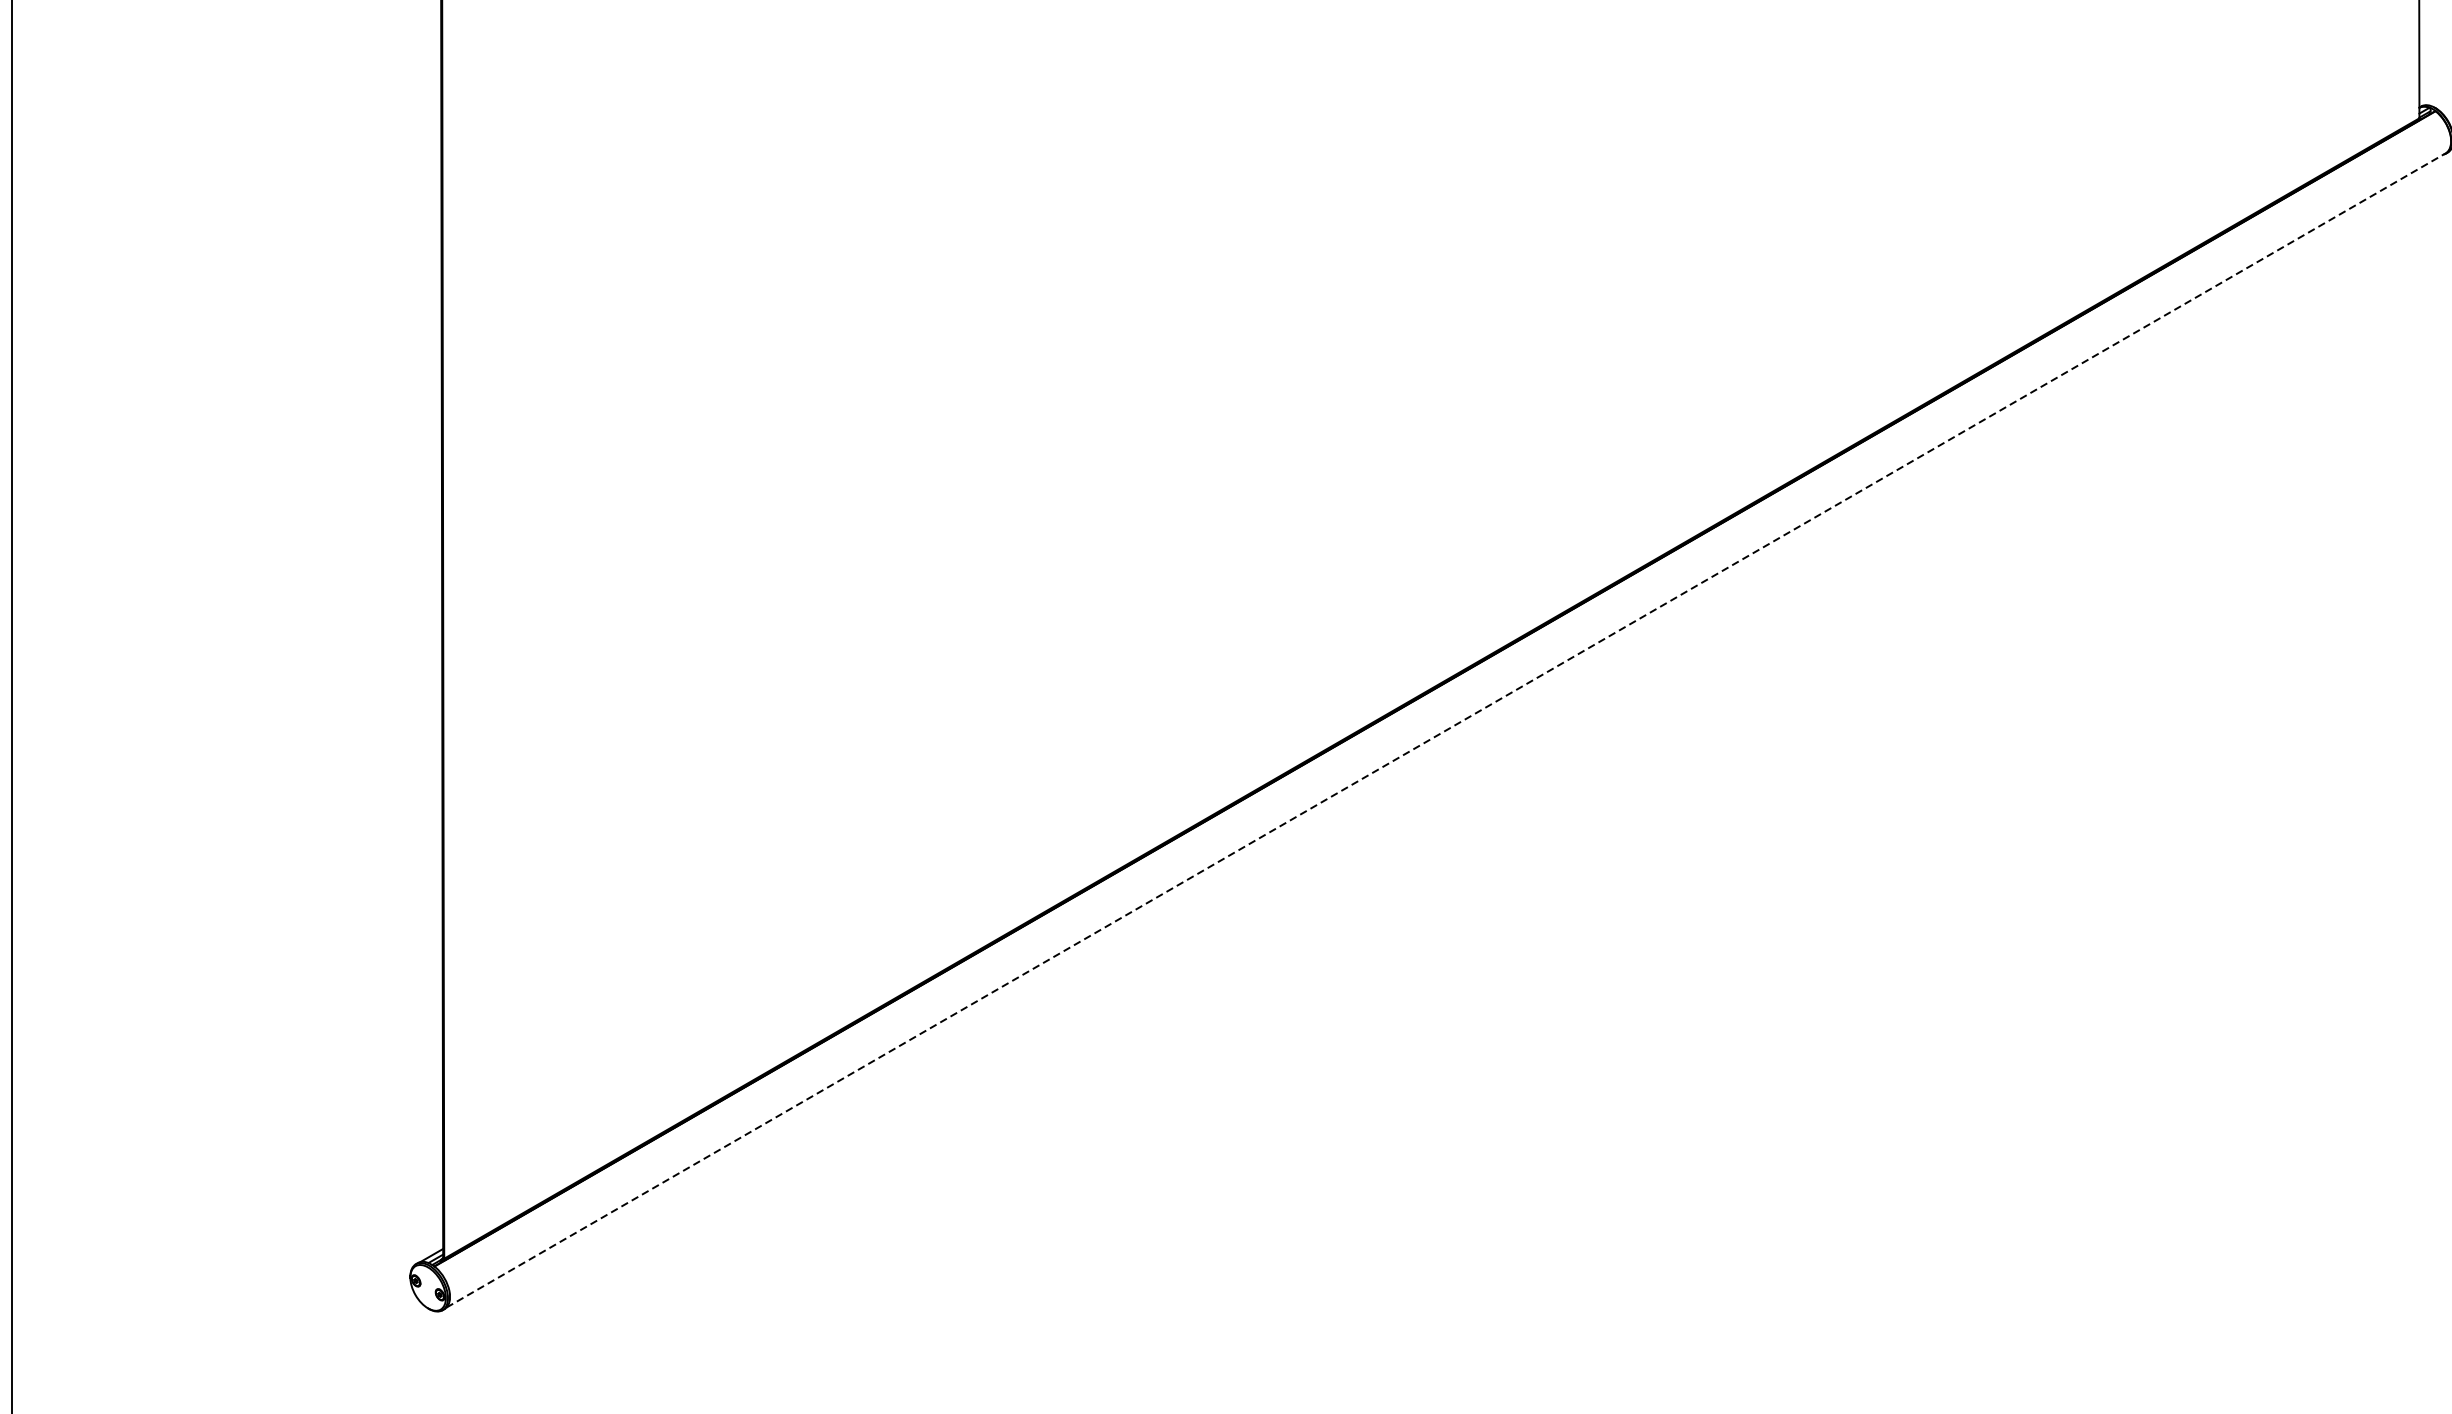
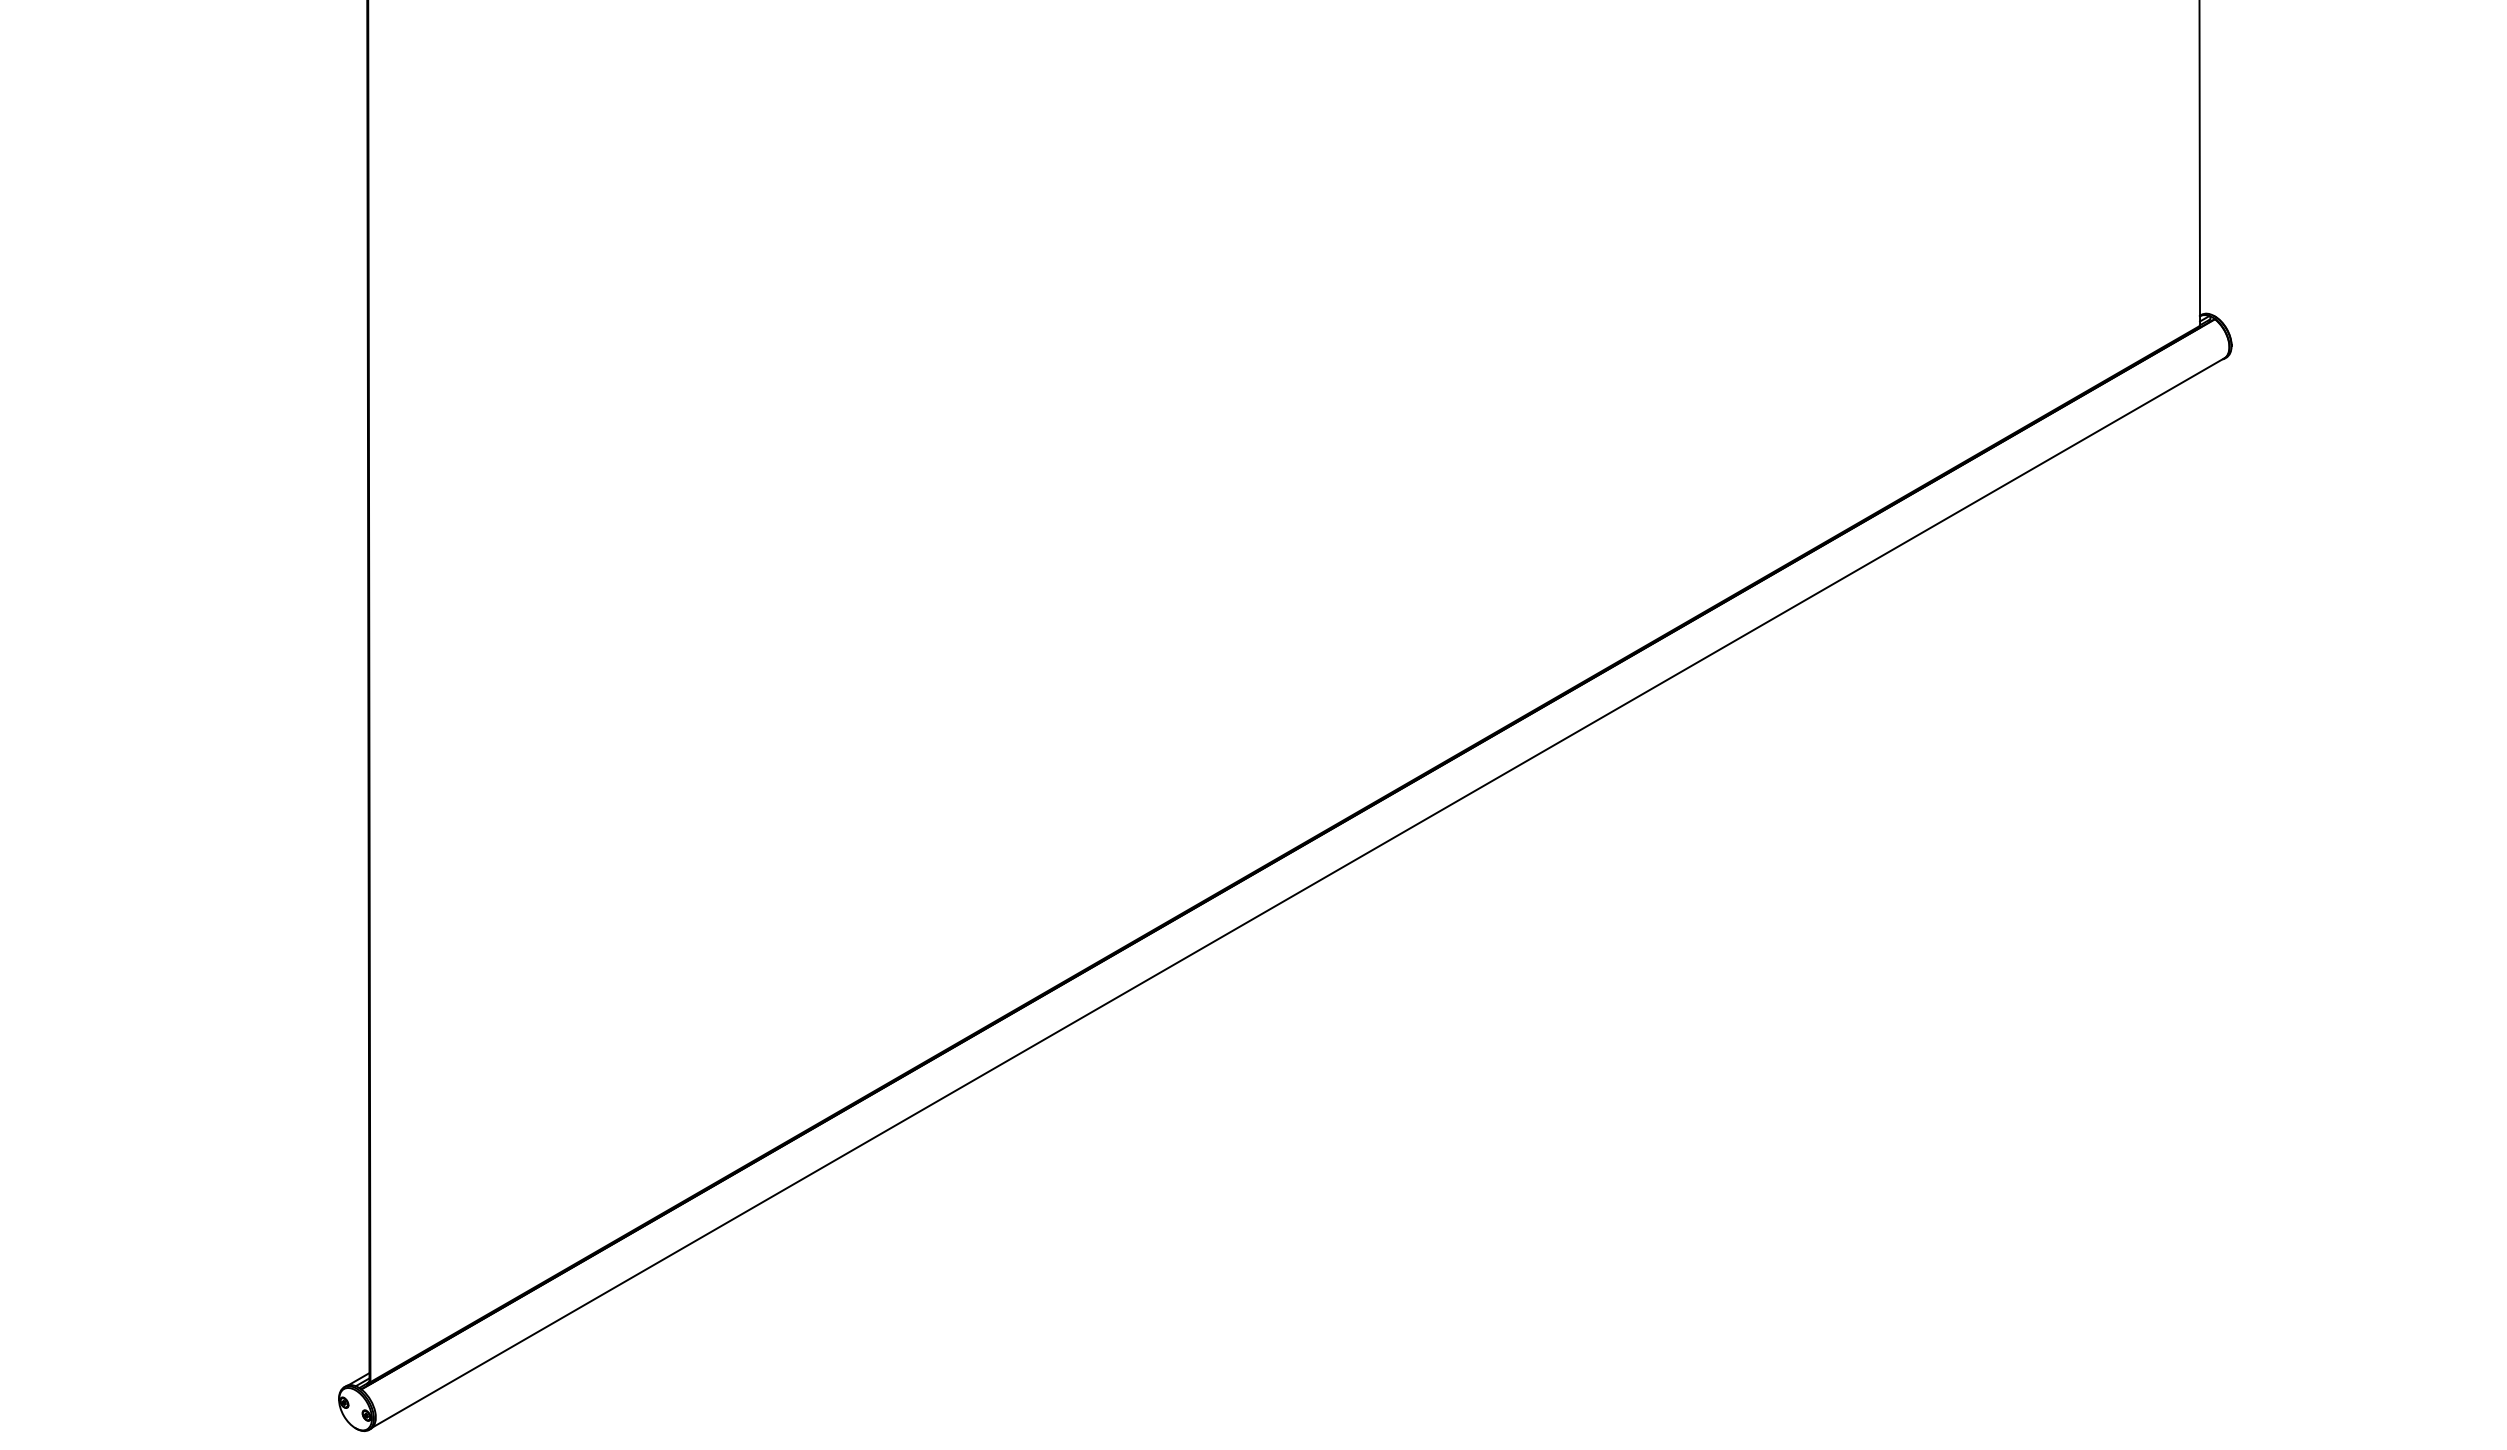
line: (1446, 730) -> (1298, 892), dashed -> solid

